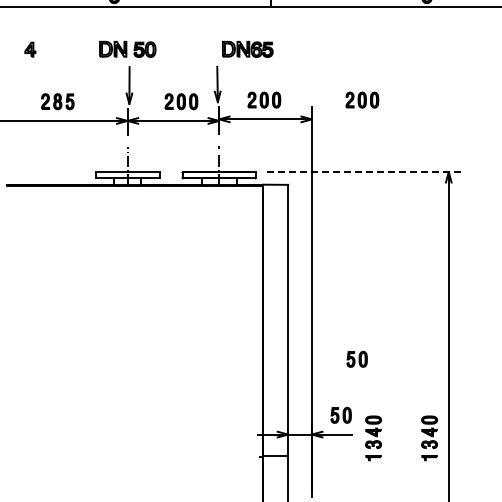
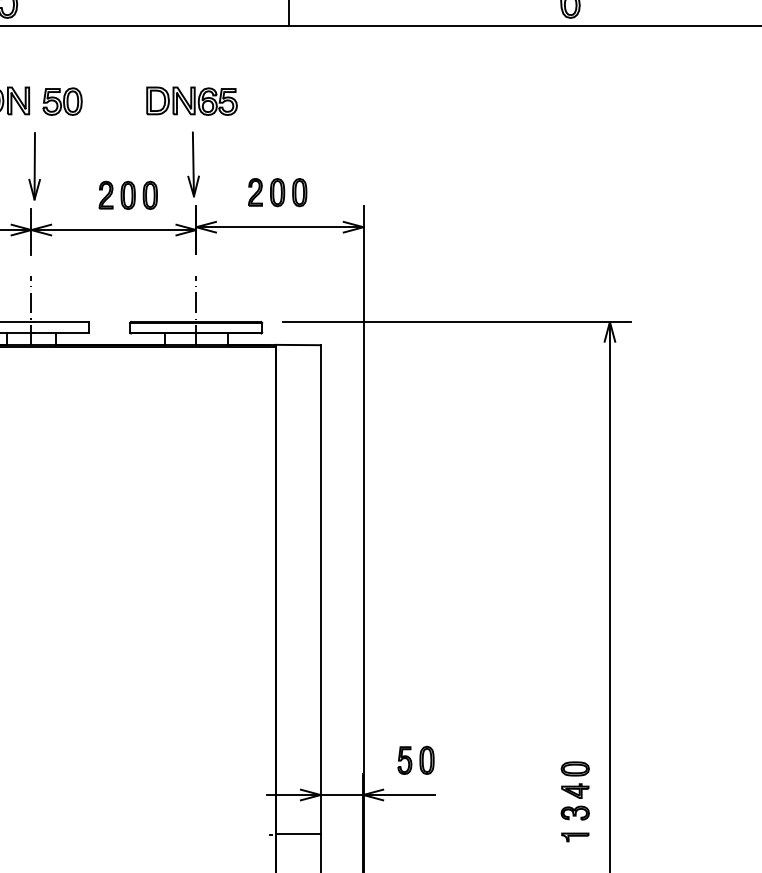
part: (247, 48) -> (191, 99), moved
part: (362, 99) -> (454, 191), removed
line: (363, 171) -> (456, 321), dashed -> solid
part: (356, 358) -> (443, 657), removed
part: (373, 438) -> (474, 802), removed

